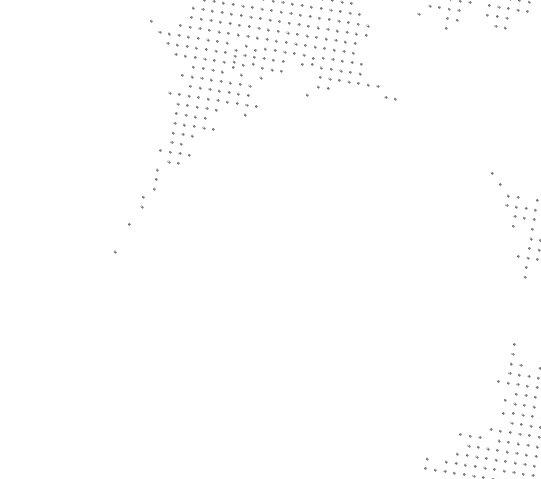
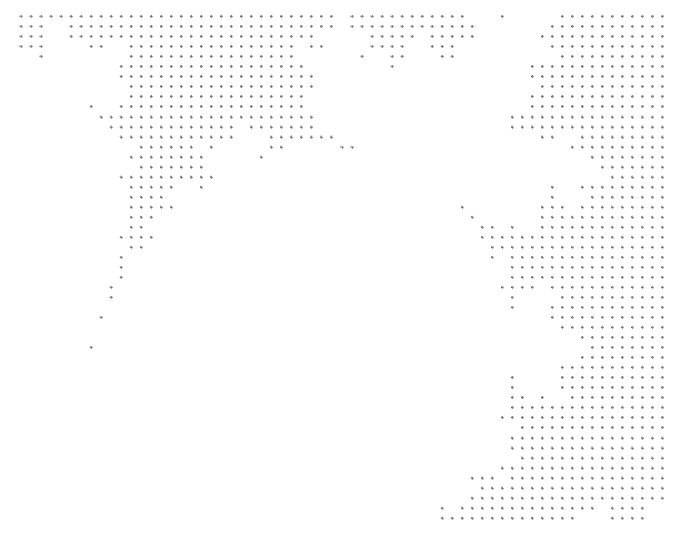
part: (254, 56) -> (201, 126), size x1.43
part: (234, 58) -> (181, 131), size x1.67
part: (312, 61) -> (261, 121), size x1.67
part: (504, 406) -> (512, 442), size x0.71

